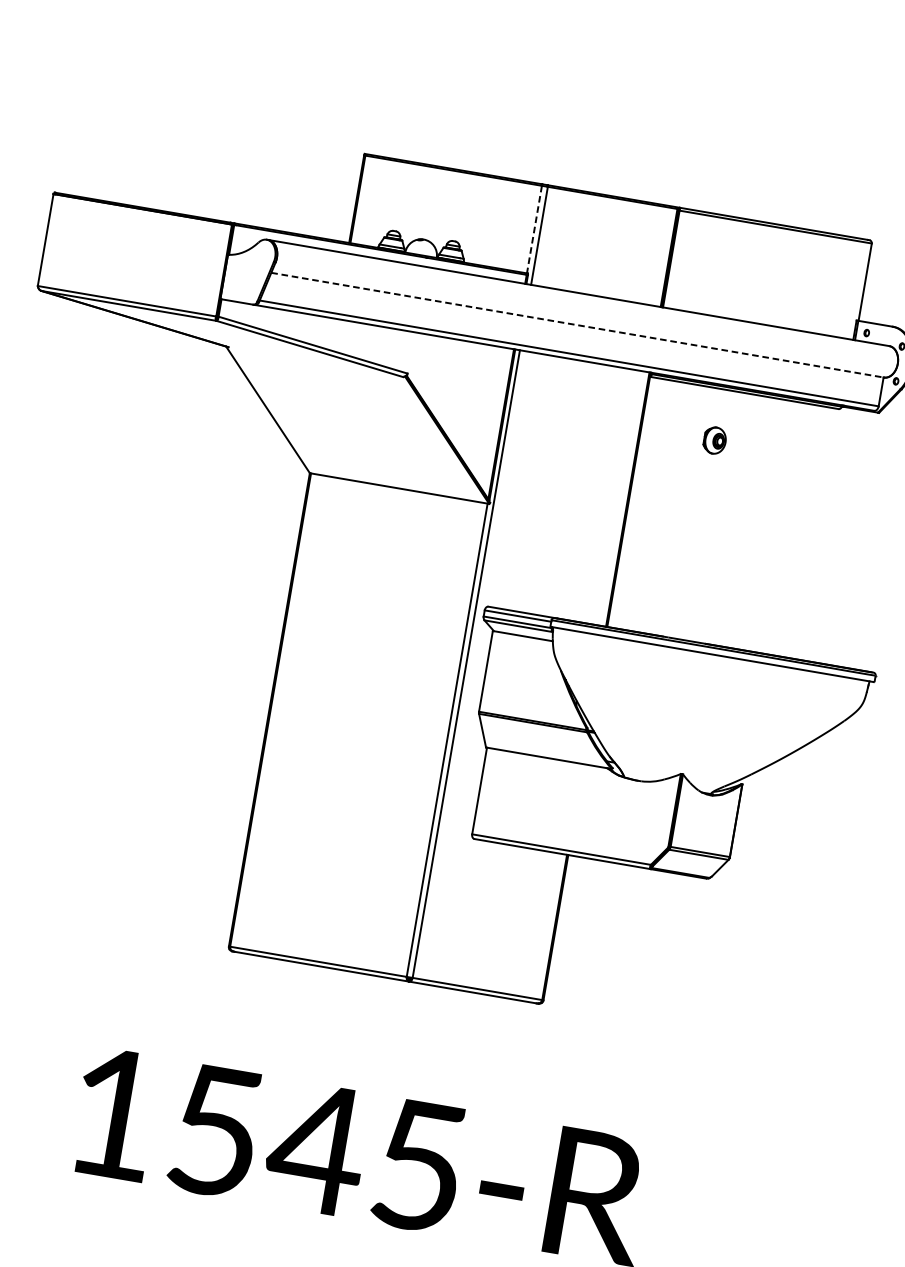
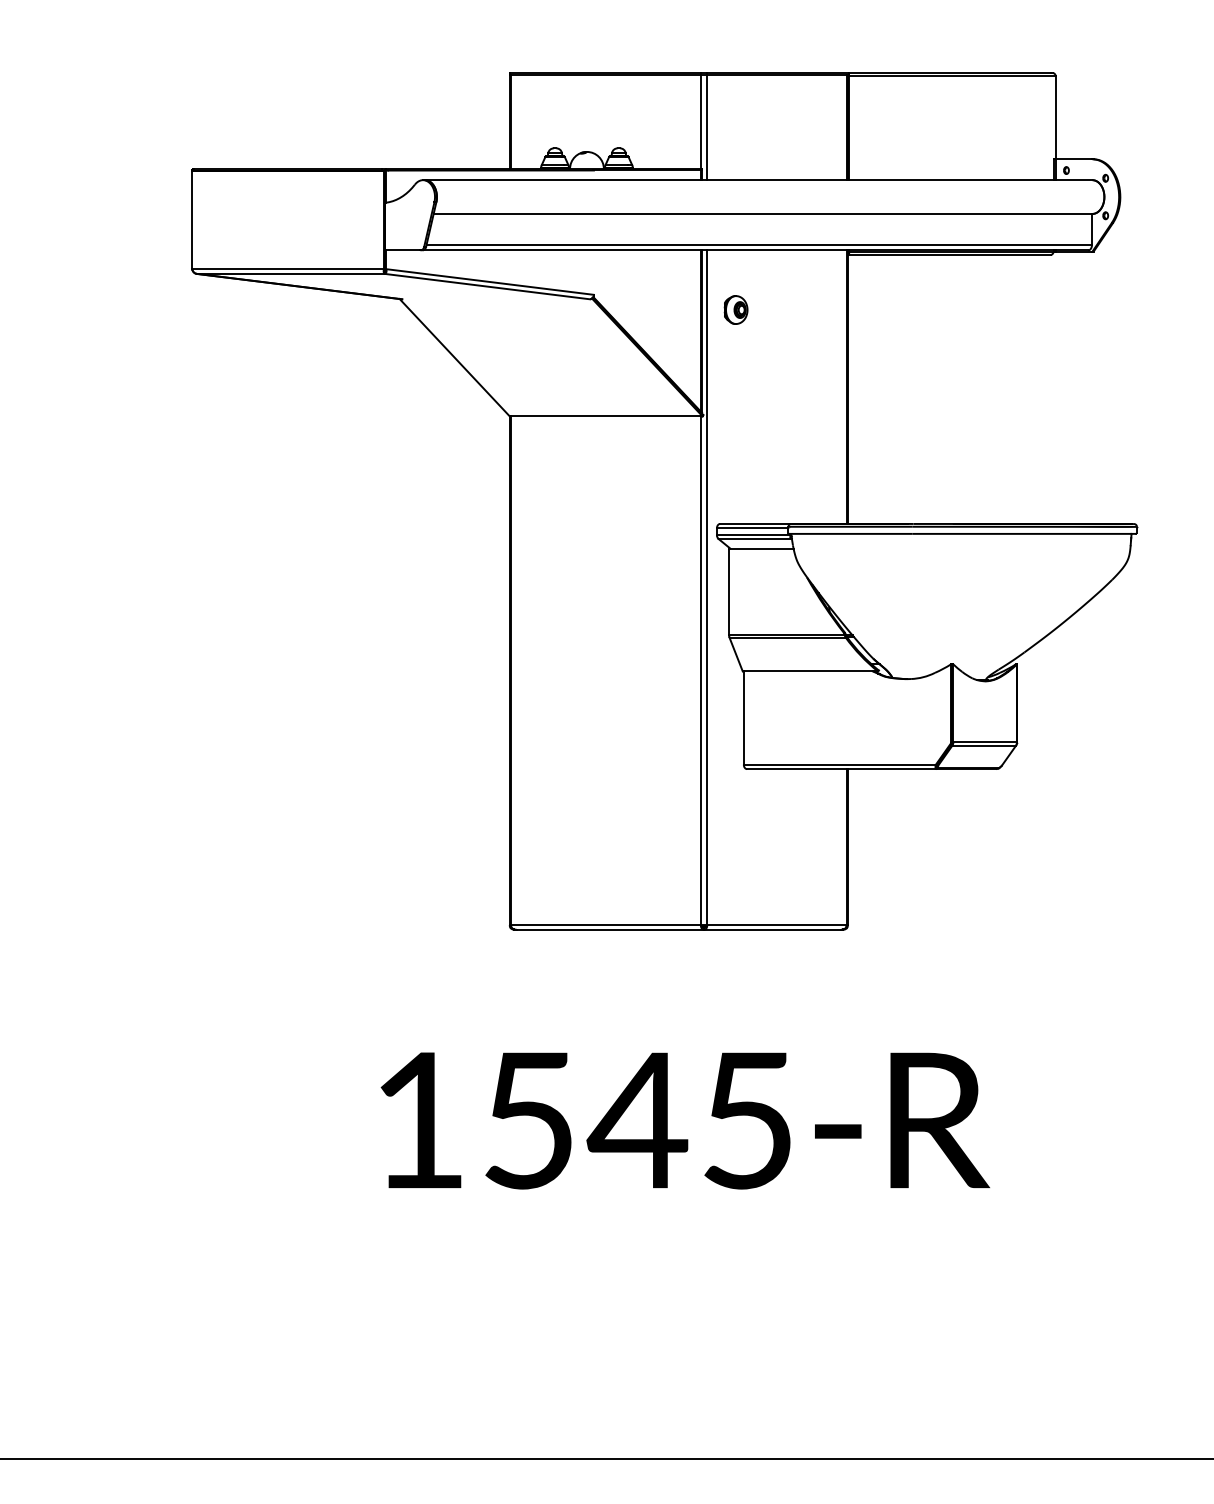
line: (534, 230) -> (700, 122), dashed -> solid
line: (578, 324) -> (763, 213), dashed -> solid
part: (714, 440) -> (735, 309), moved

